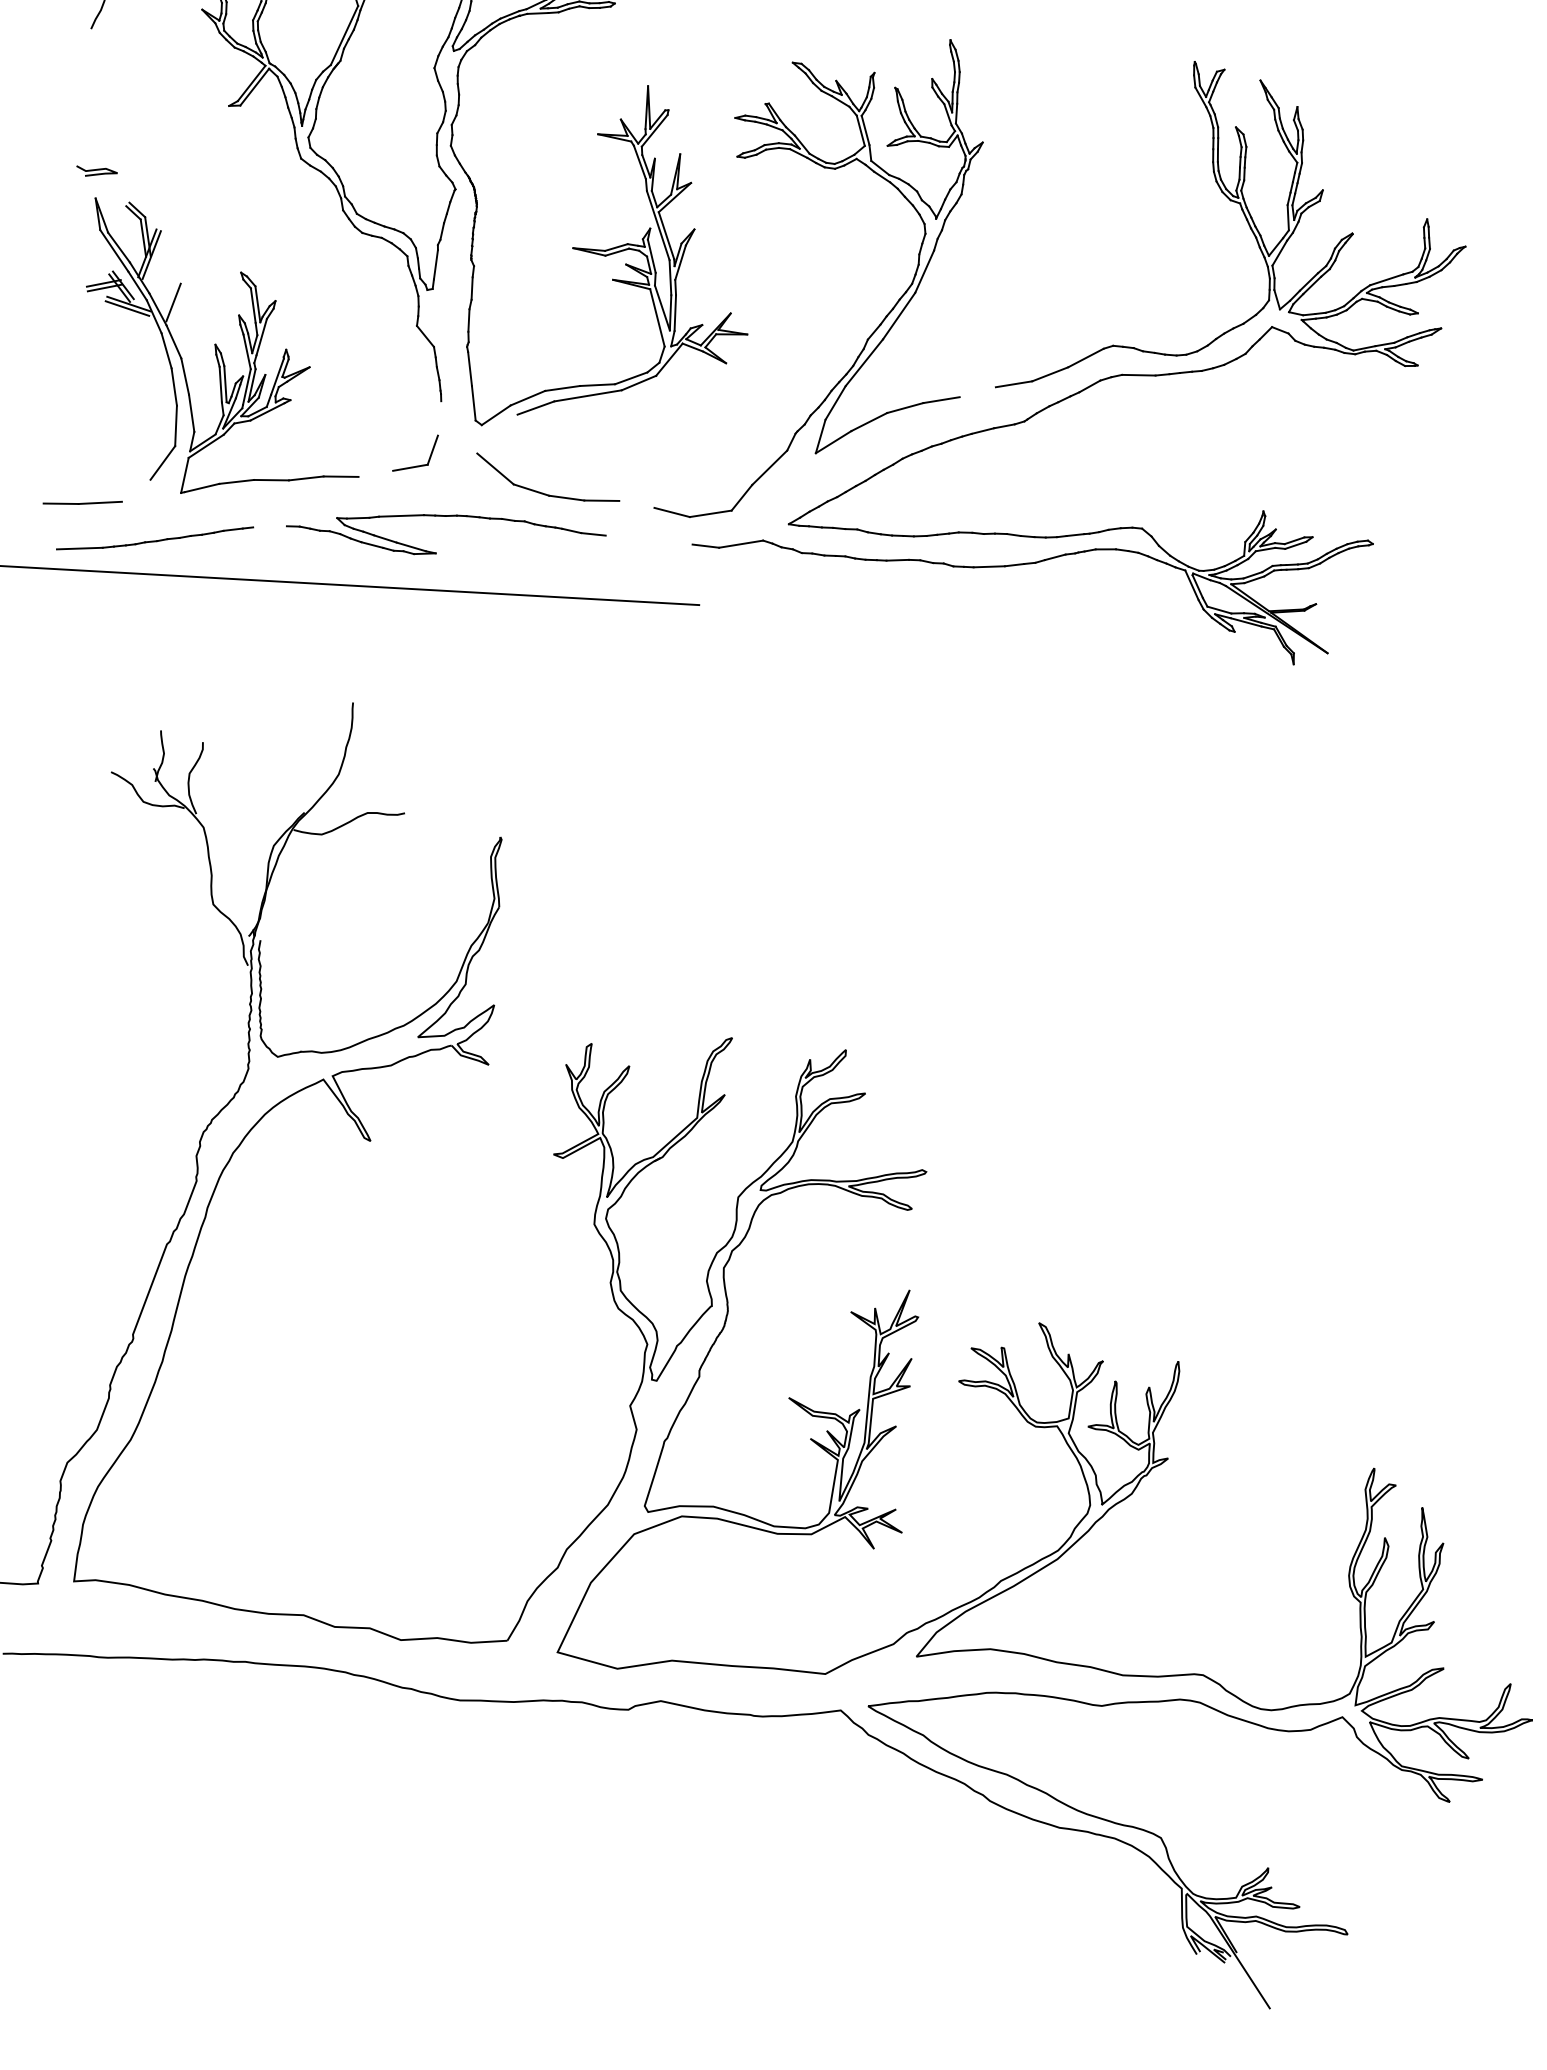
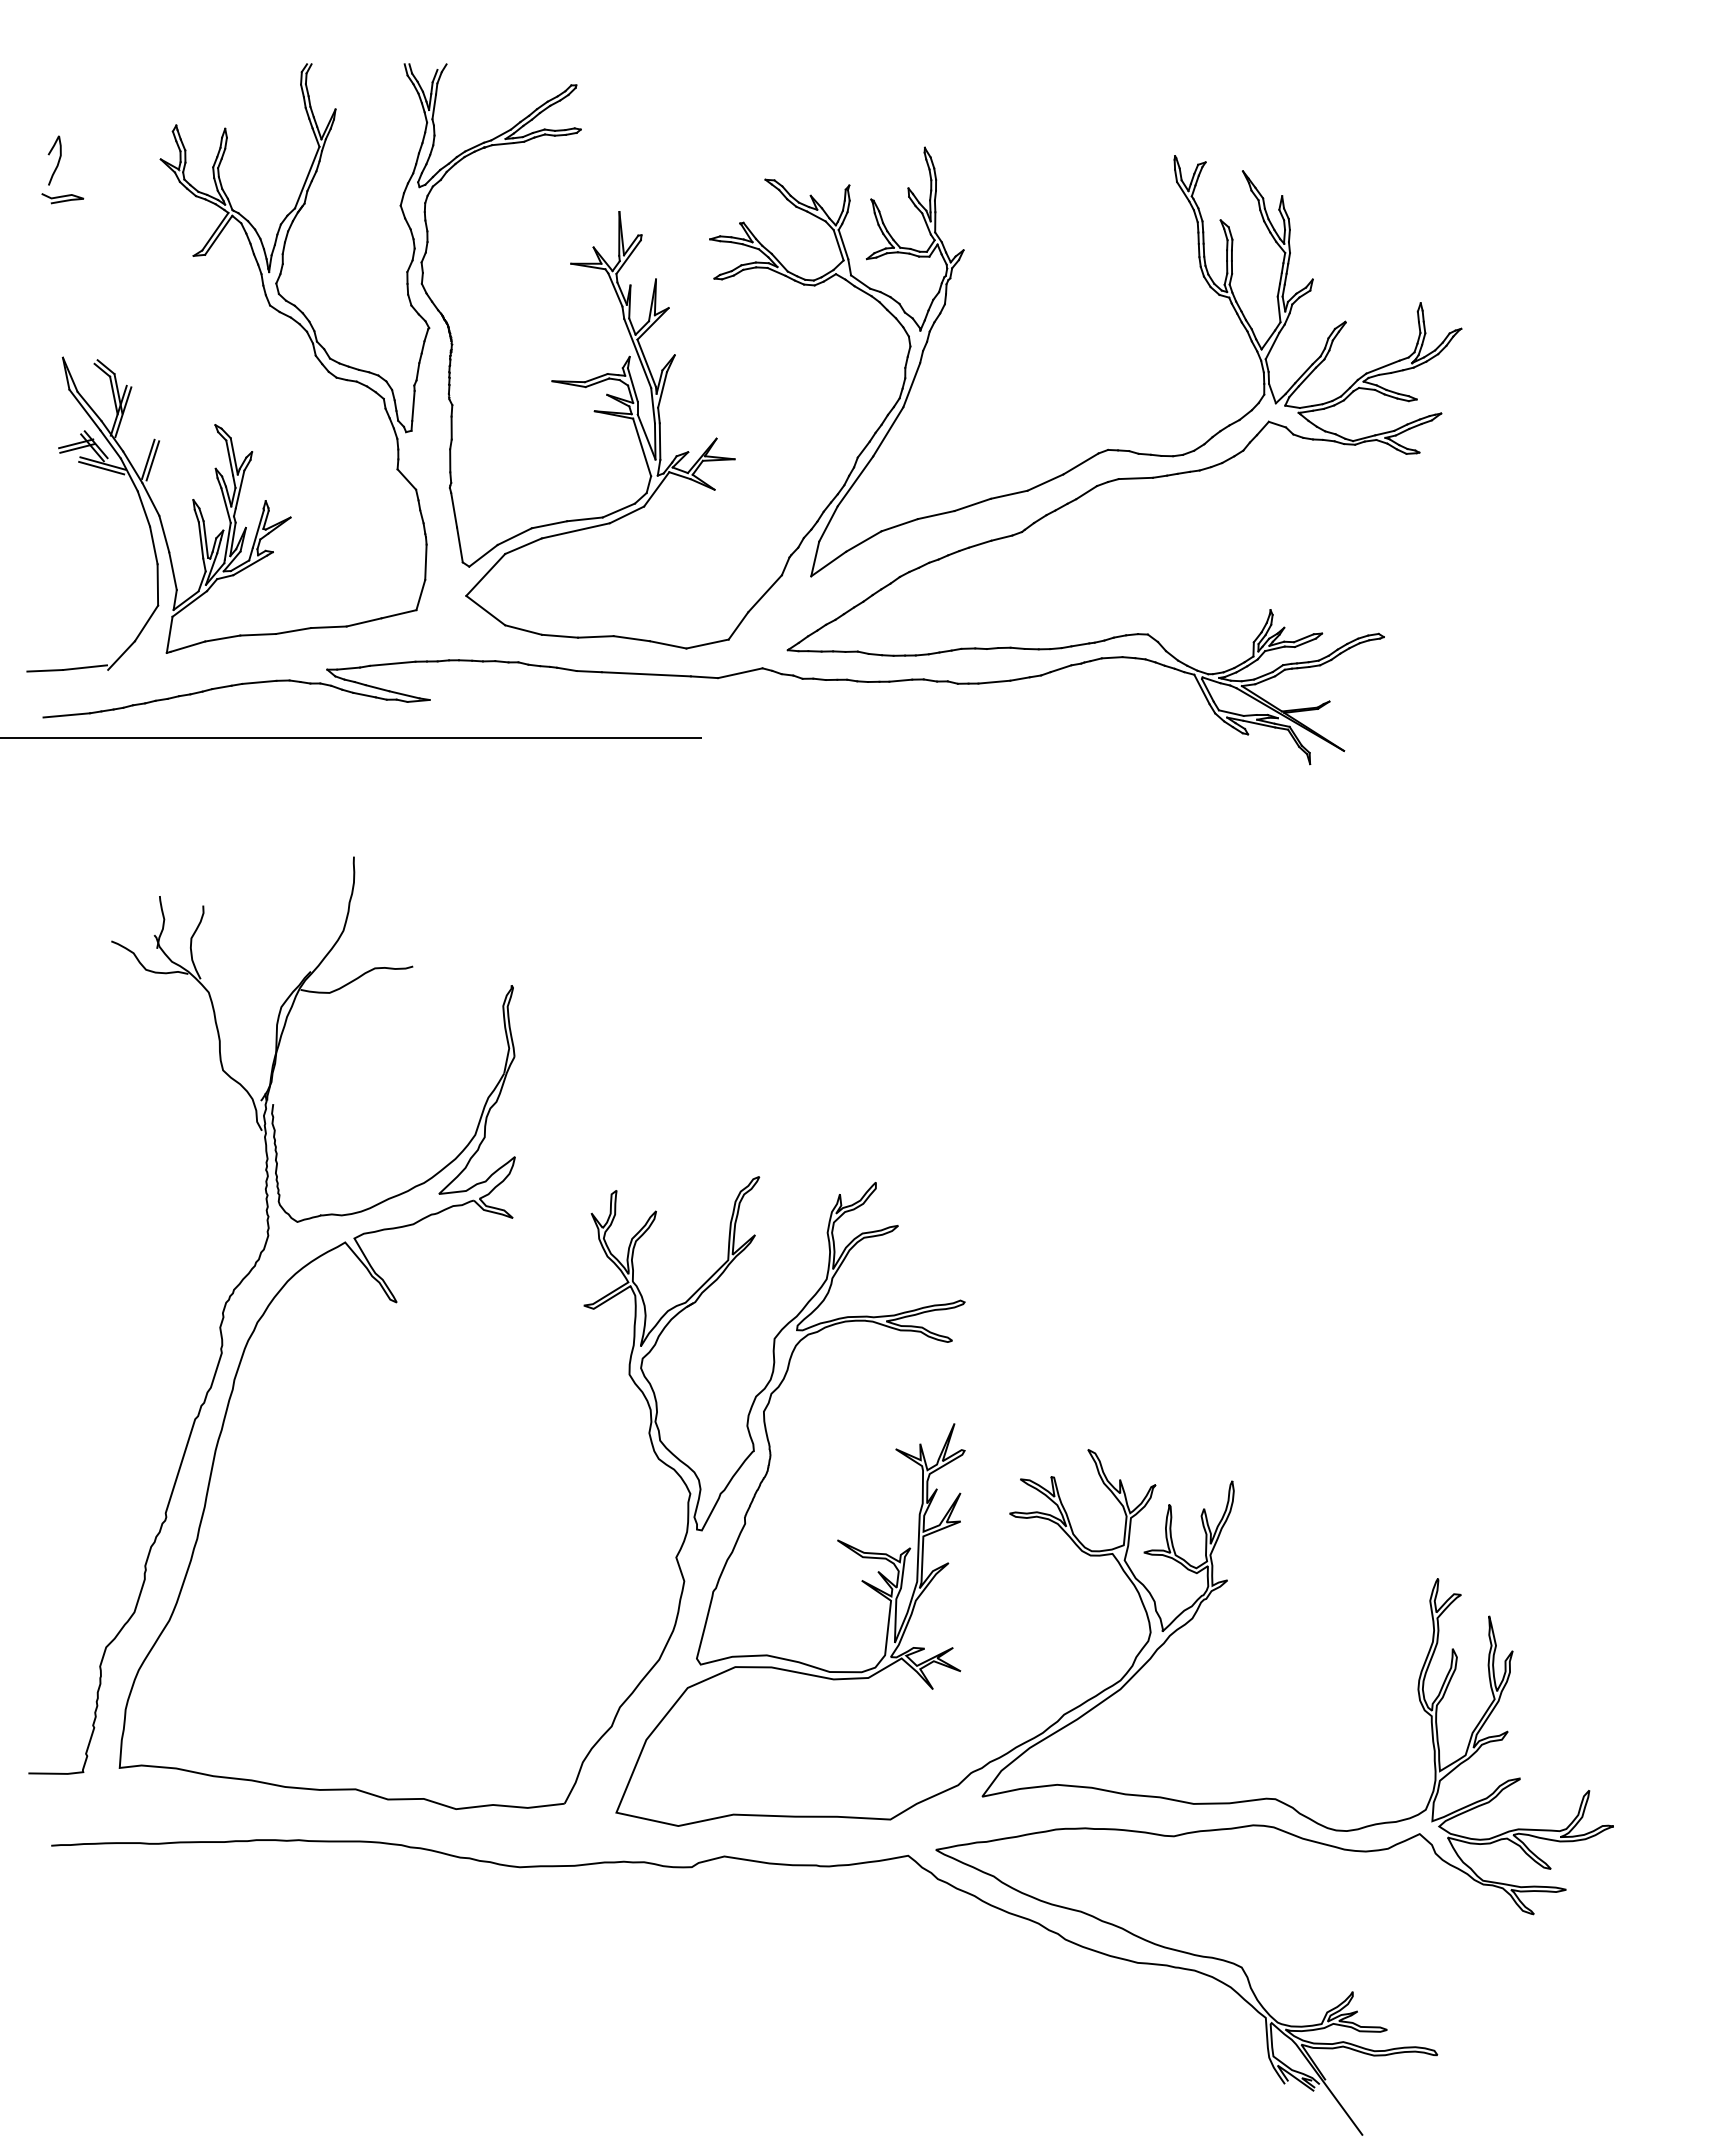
curve: (96, 170) -> (62, 197), moved
line: (177, 303) -> (152, 460), added
line: (977, 391) -> (972, 504), added
line: (439, 417) -> (425, 561), added
line: (497, 433) -> (485, 574), added
line: (375, 473) -> (363, 622), added
line: (136, 492) -> (121, 655), added
line: (636, 504) -> (631, 638), added
line: (270, 525) -> (259, 681), added
line: (648, 540) -> (645, 674), added

